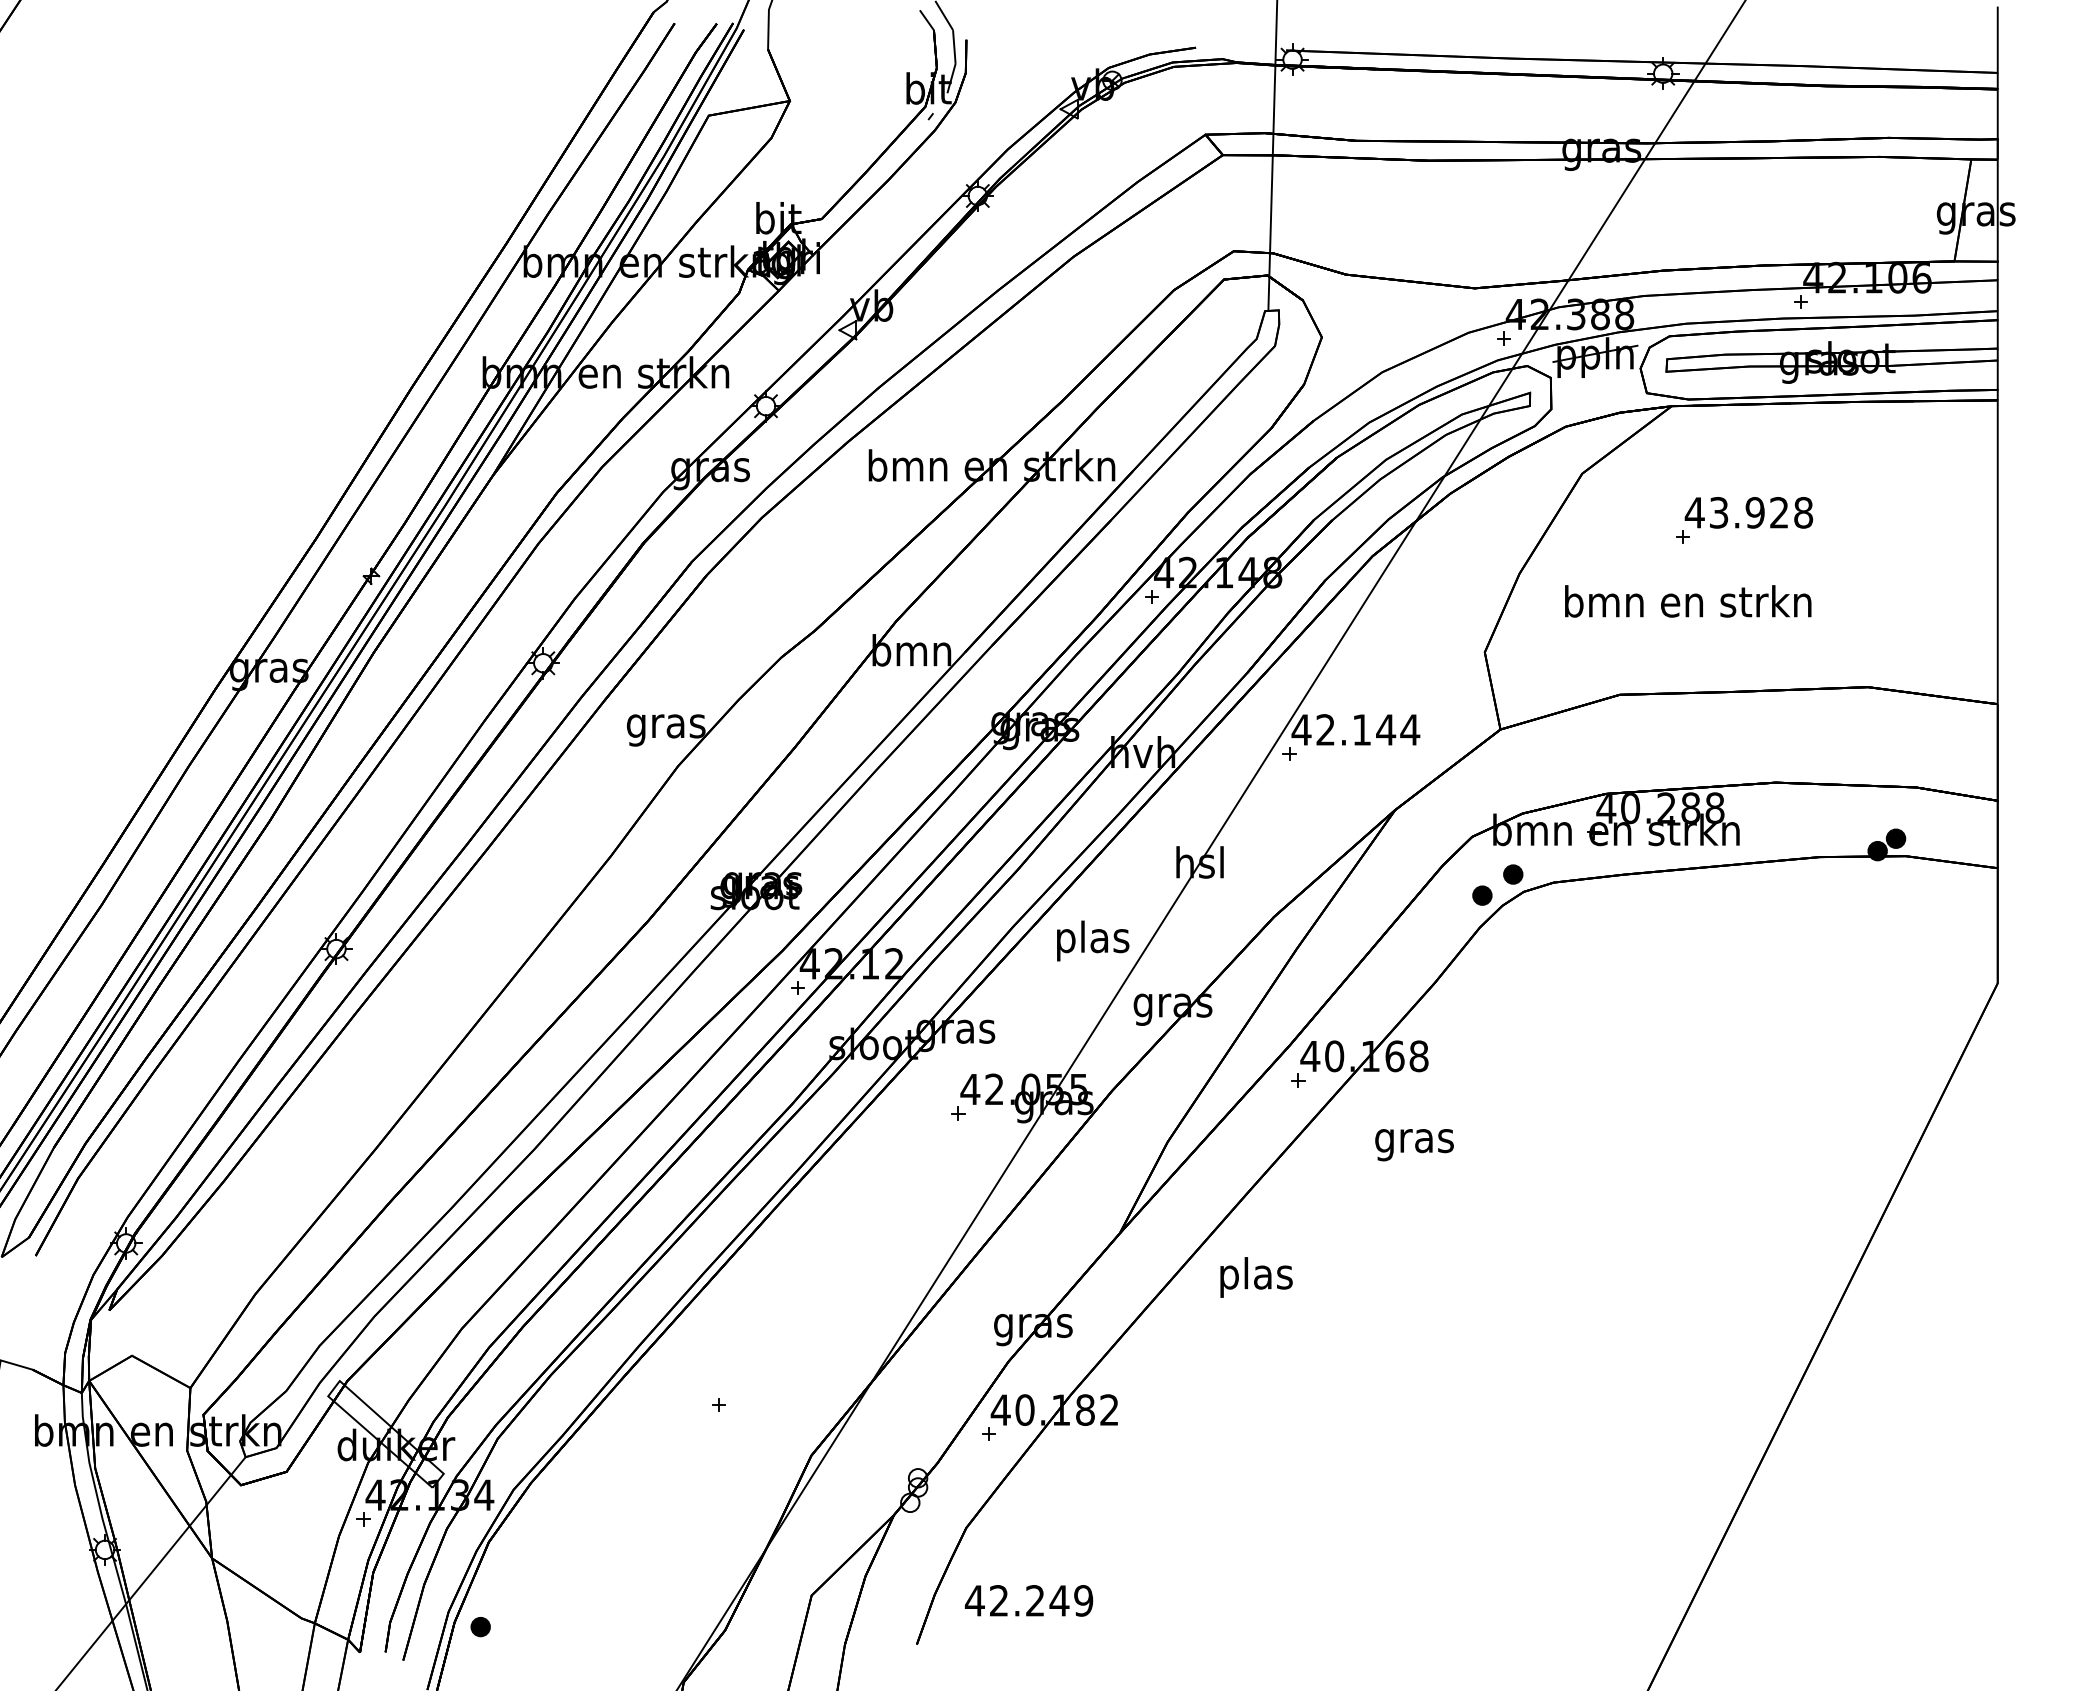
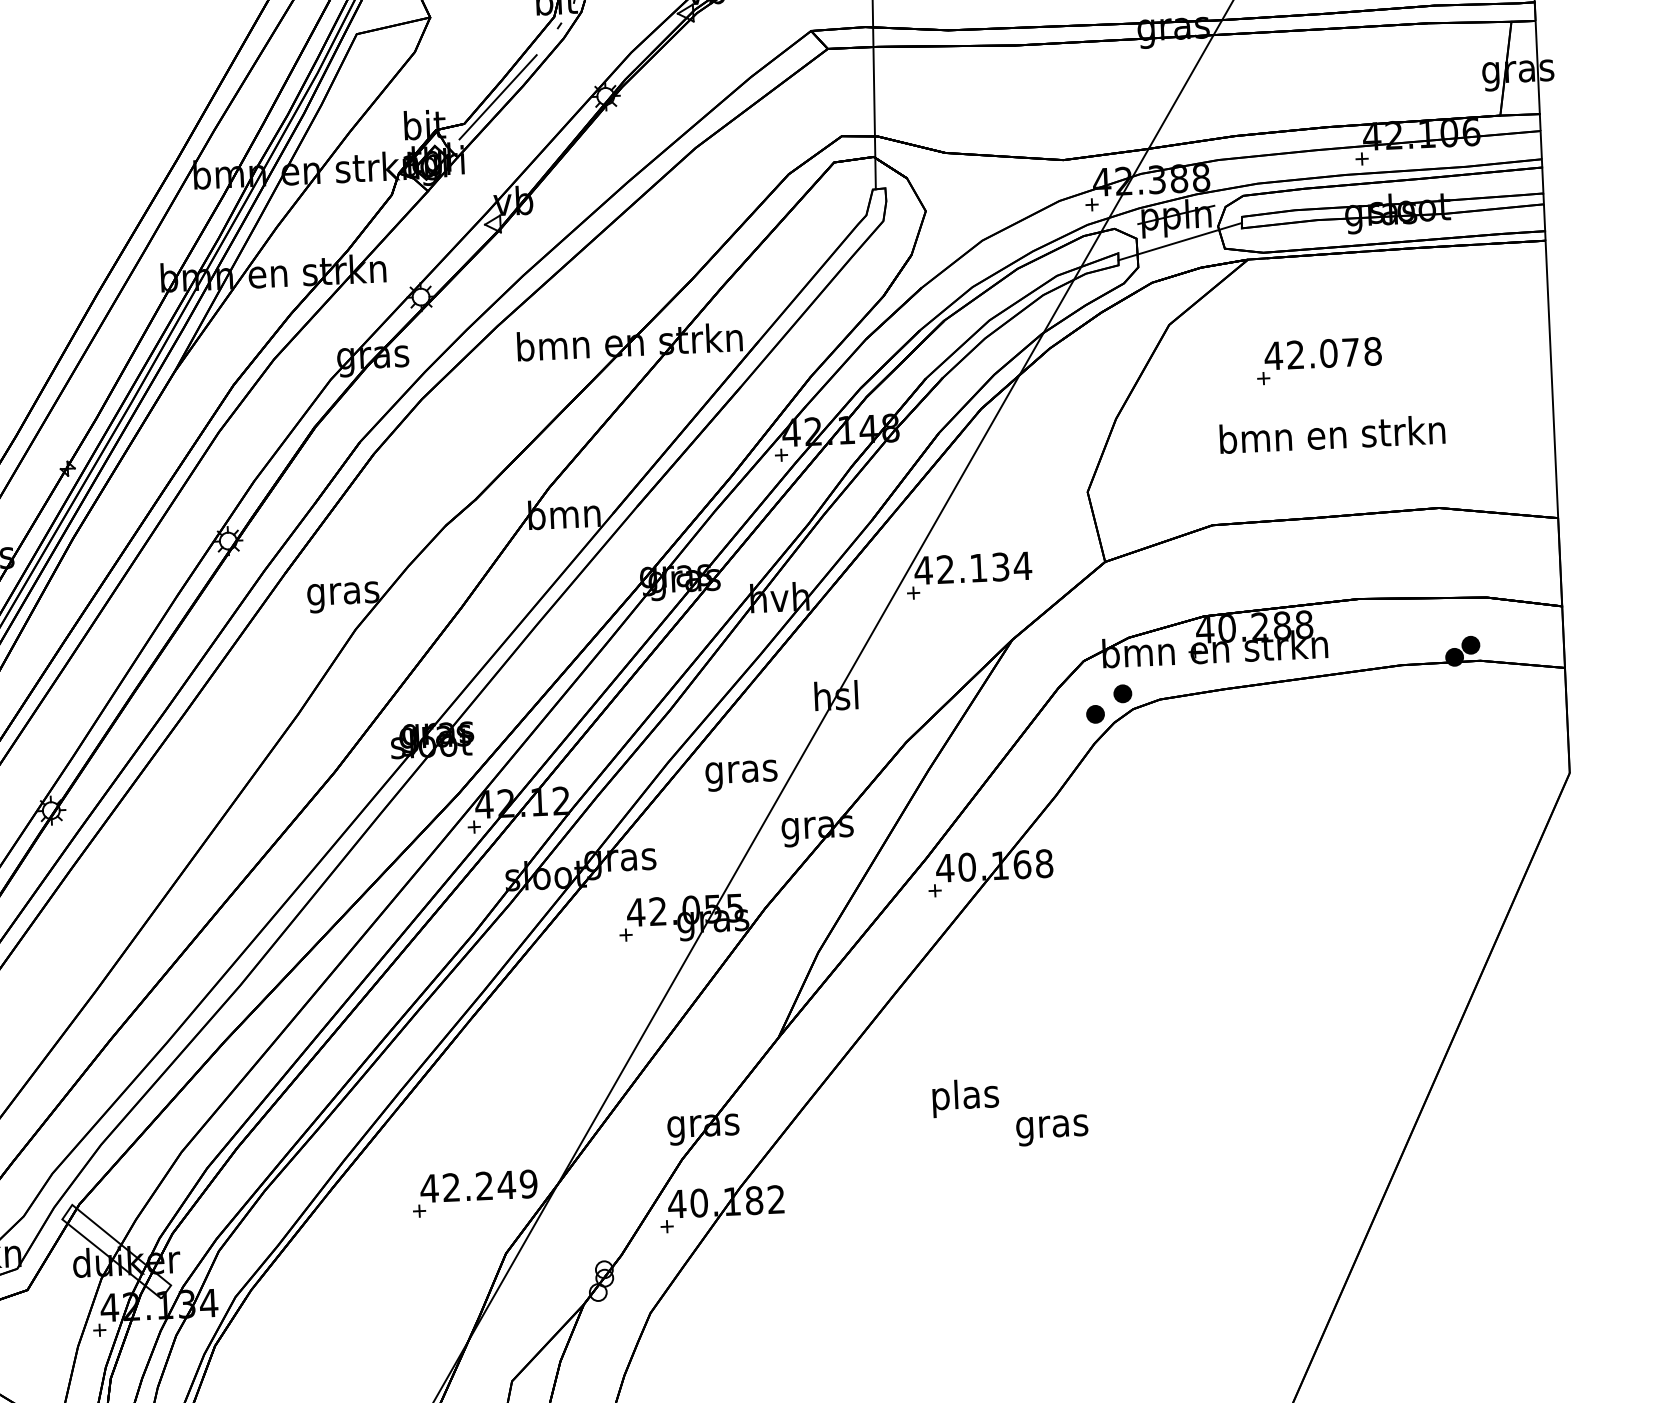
line: (859, 191) -> (497, 97), added
line: (1598, 382) -> (1180, 240), added
text: (1748, 512) -> (1322, 353), 43.928 -> 42.078
text: (1688, 601) -> (1332, 434), moved
text: (1386, 729) -> (1001, 566), 42.144 -> 42.134
text: (1092, 940) -> (741, 771), plas -> gras
text: (1414, 1145) -> (1052, 1130), moved
text: (1256, 1277) -> (965, 1098), moved
text: (1028, 1600) -> (478, 1186), moved

